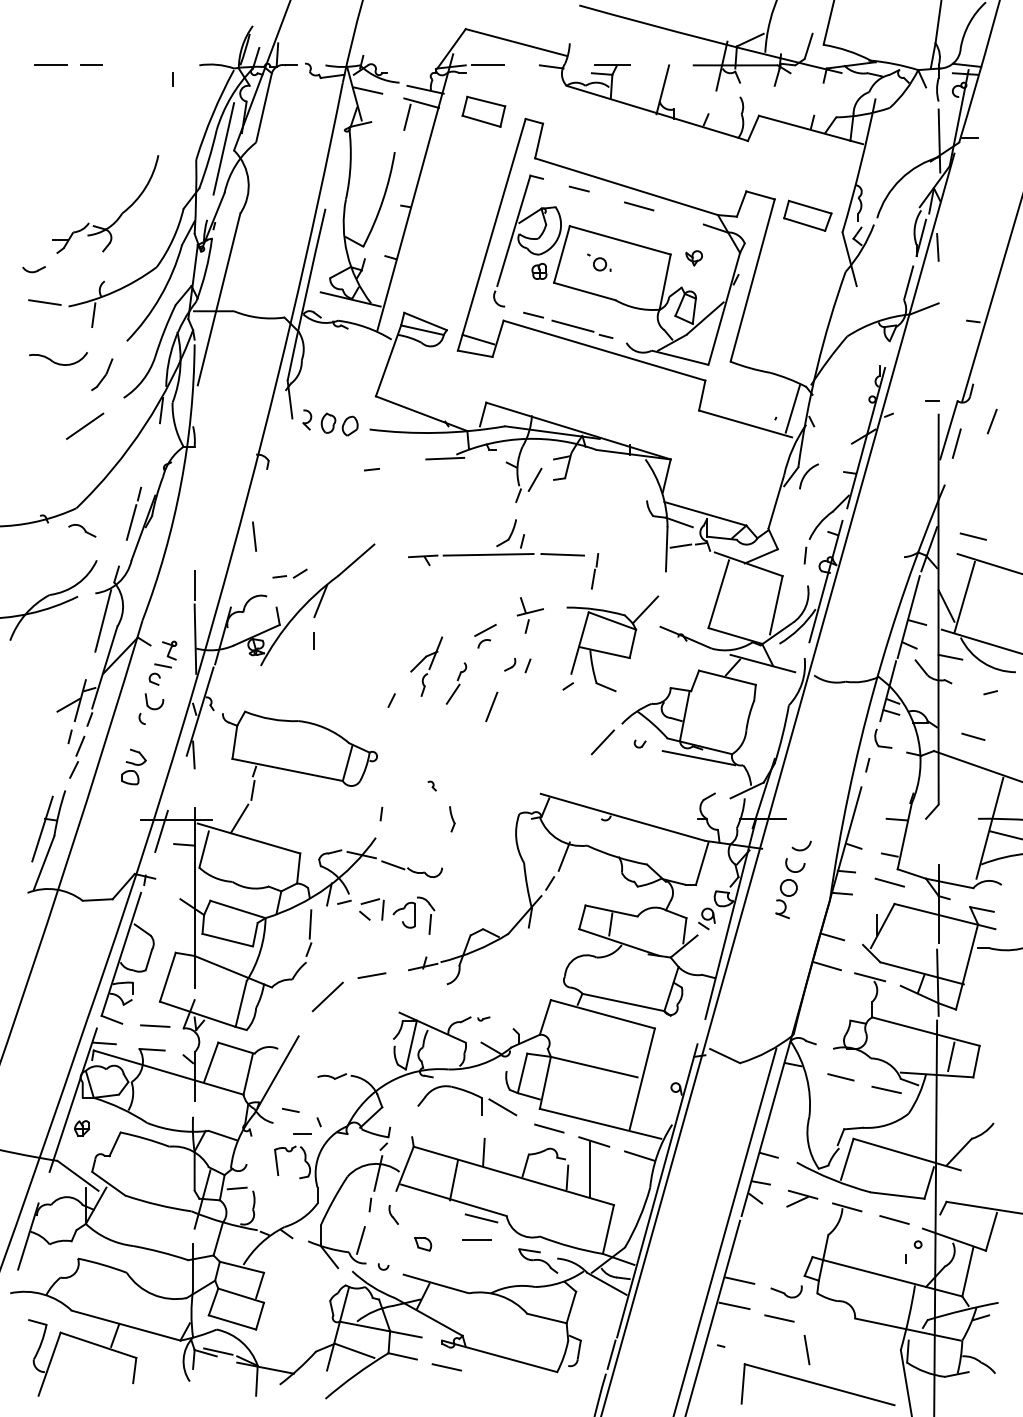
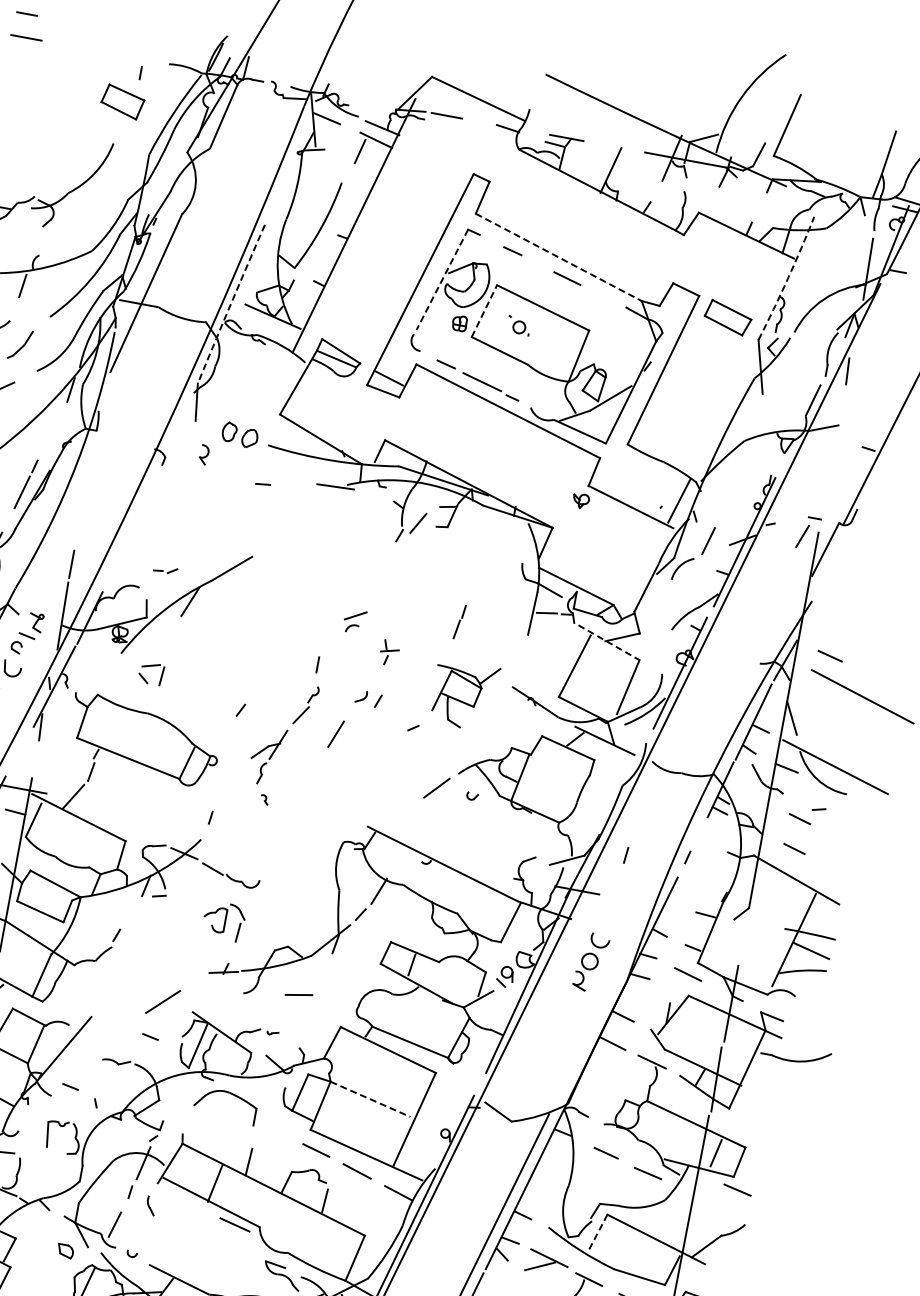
line: (91, 64) -> (27, 13), moved
part: (483, 111) -> (122, 101), moved
line: (223, 148) -> (177, 148), removed
arc: (860, 165) -> (787, 278), solid -> dashed
line: (626, 186) -> (558, 257), solid -> dashed
line: (513, 230) -> (442, 279), solid -> dashed
line: (921, 237) -> (833, 358), removed
line: (562, 254) -> (484, 311), solid -> dashed
part: (693, 258) -> (580, 501), moved
arc: (306, 294) -> (231, 304), solid -> dashed
part: (307, 419) -> (204, 454), moved
line: (991, 421) -> (801, 536), moved
line: (956, 443) -> (708, 540), moved
line: (254, 536) -> (138, 527), removed
part: (496, 542) -> (370, 576), removed
line: (805, 555) -> (626, 855), moved
line: (748, 564) -> (608, 642), solid -> dashed
part: (289, 573) -> (165, 569), size x0.7
line: (964, 596) -> (811, 712), removed
part: (529, 615) -> (388, 652), size x0.7
part: (485, 636) -> (354, 621), moved
line: (313, 640) -> (316, 664), moved
part: (612, 643) -> (463, 694), size x0.7
part: (426, 666) -> (267, 755), moved
line: (973, 705) -> (800, 818), added
part: (877, 741) -> (701, 836), removed
line: (698, 758) -> (525, 820), removed
part: (452, 819) -> (278, 835), removed
arc: (803, 848) -> (611, 926), removed
part: (371, 902) -> (152, 666), moved
line: (310, 924) -> (122, 911), removed
line: (371, 975) -> (298, 994), moved
line: (327, 996) -> (162, 1001), moved
line: (361, 1044) -> (150, 1036), added
line: (594, 1067) -> (370, 1099), solid -> dashed
line: (979, 1089) -> (737, 1189), added
line: (502, 1107) -> (274, 1121), removed
line: (302, 1133) -> (77, 1111), removed
line: (847, 1159) -> (597, 1233), solid -> dashed
line: (590, 1169) -> (348, 1197), removed
part: (802, 1198) -> (547, 1263), size x1.4
line: (476, 1239) -> (226, 1244), removed
part: (423, 1244) -> (65, 1251), moved

